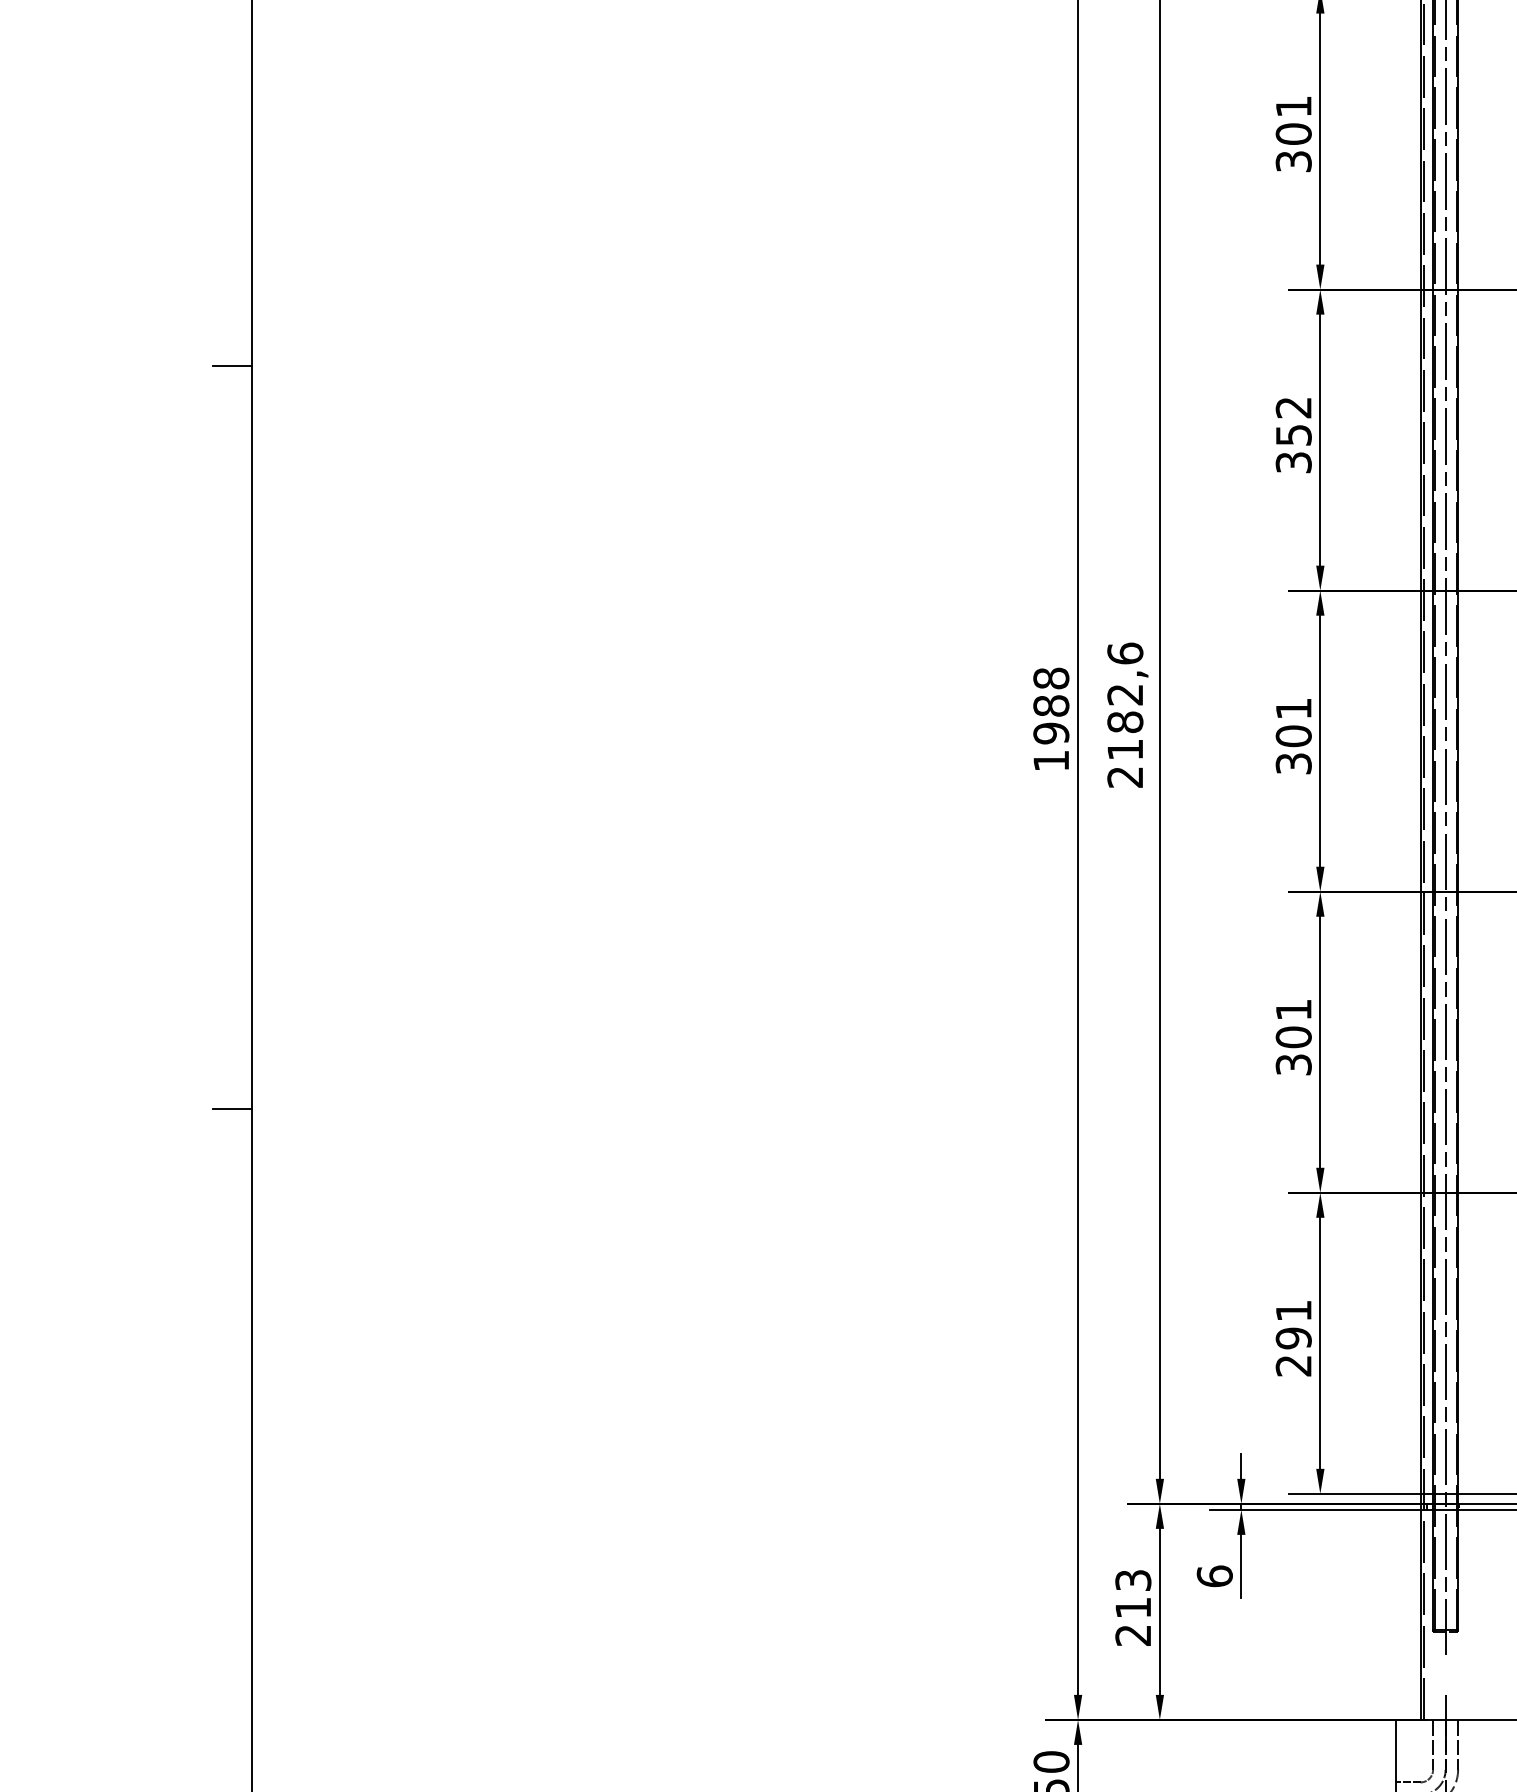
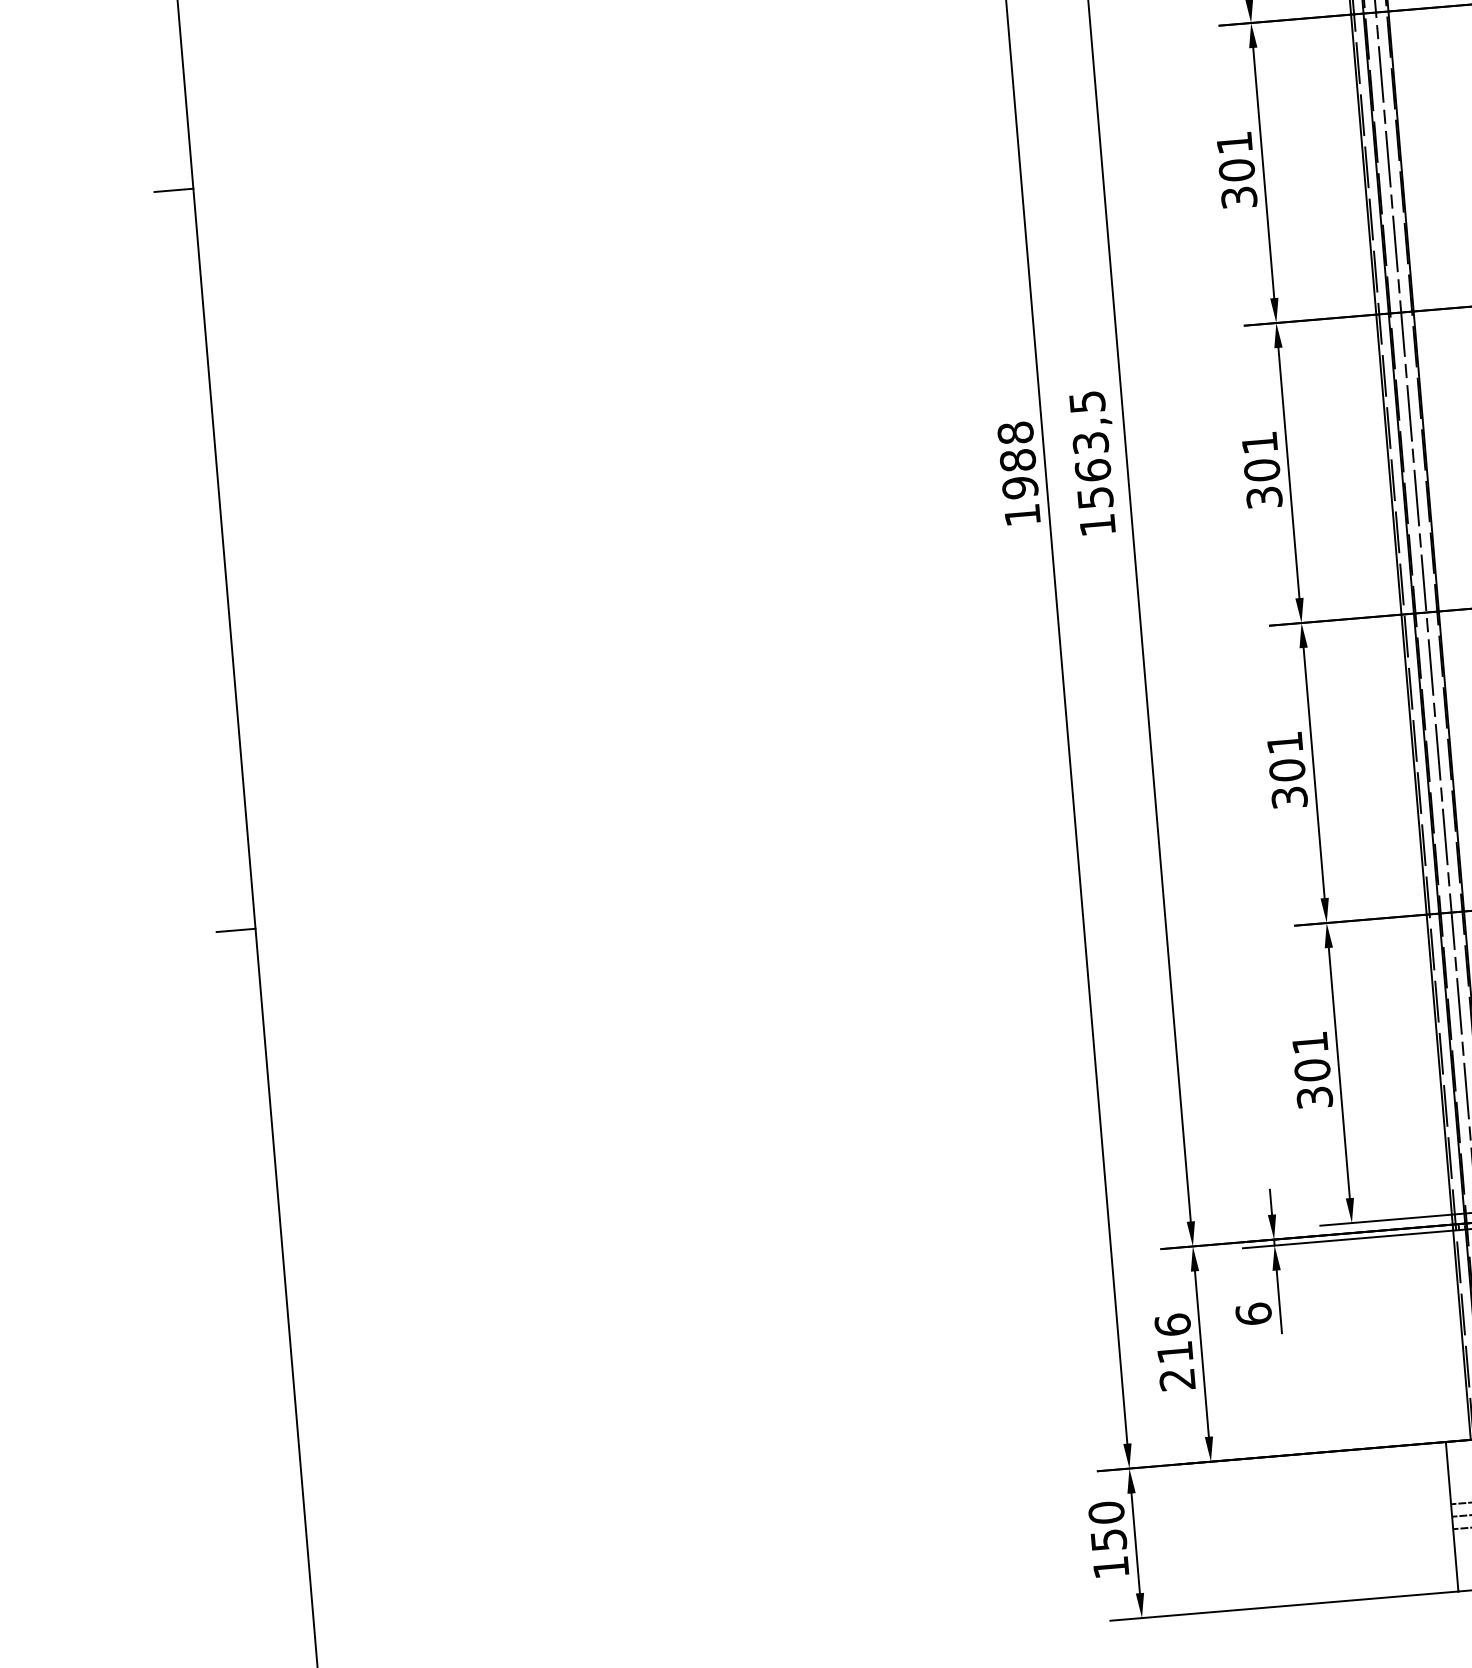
text: (1293, 422) -> (1235, 157), 352 -> 301
text: (1125, 714) -> (1092, 462), 2182,6 -> 1563,5
text: (1293, 1351) -> (1313, 1083), 291 -> 301
text: (1133, 1580) -> (1173, 1325), 213 -> 216

